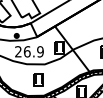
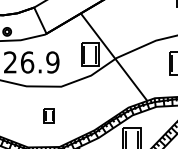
part: (38, 79) -> (49, 115), size x0.6

